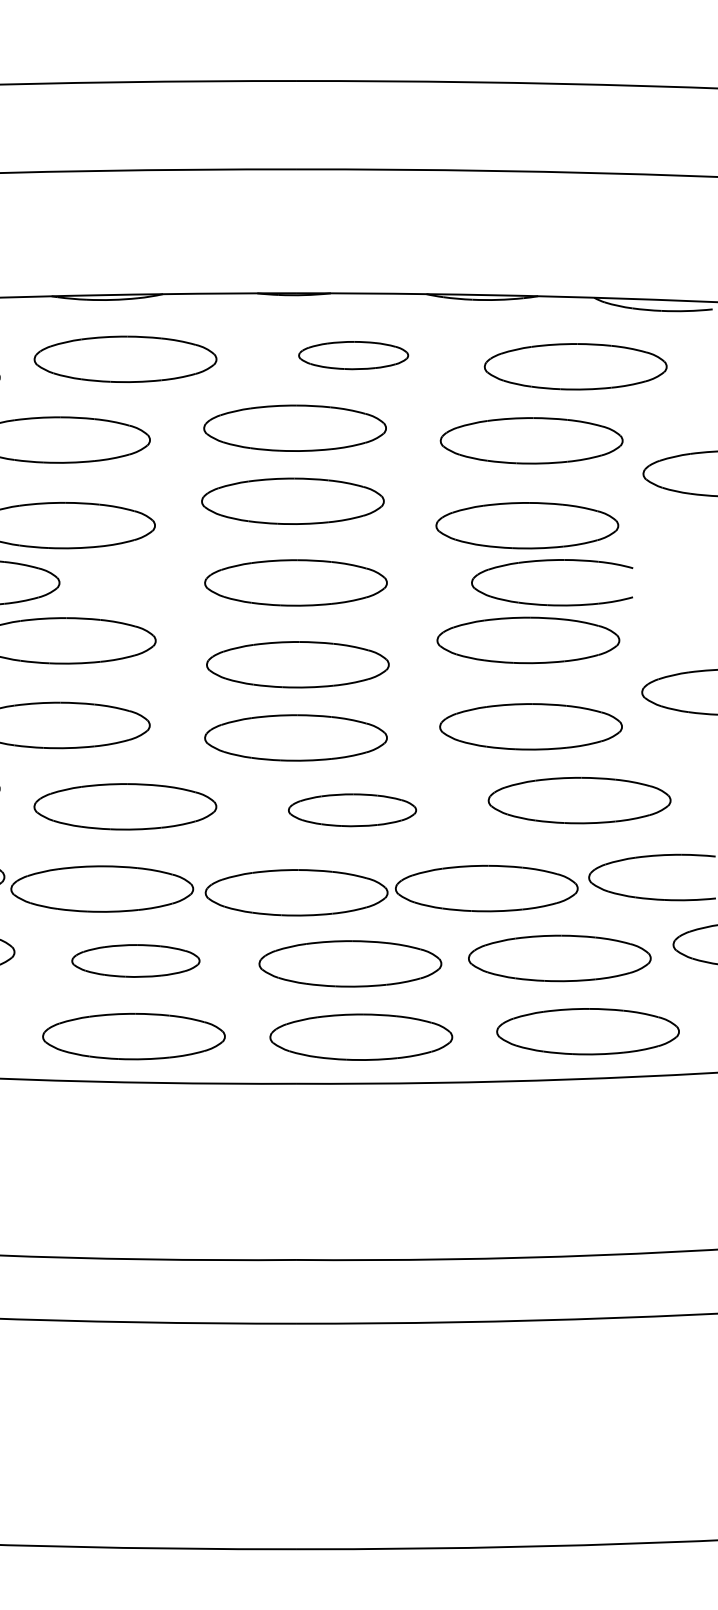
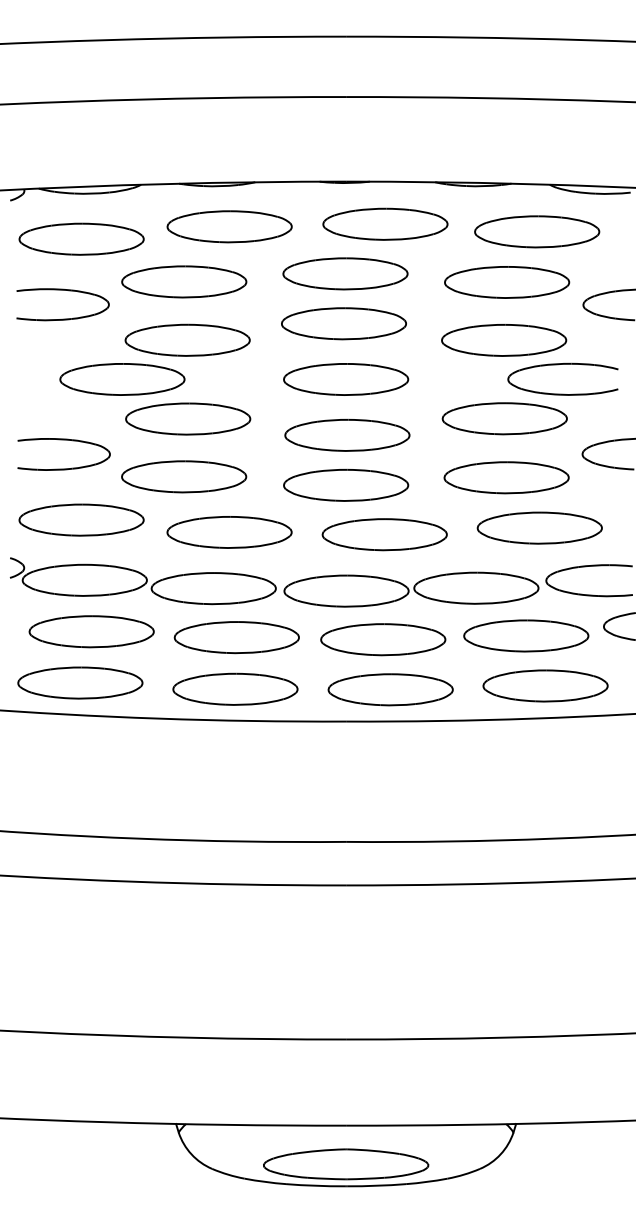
part: (353, 354) -> (385, 223), size x1.67
part: (545, 562) -> (558, 365), moved
part: (352, 809) -> (384, 534), size x1.43
part: (135, 960) -> (236, 637), size x1.43

